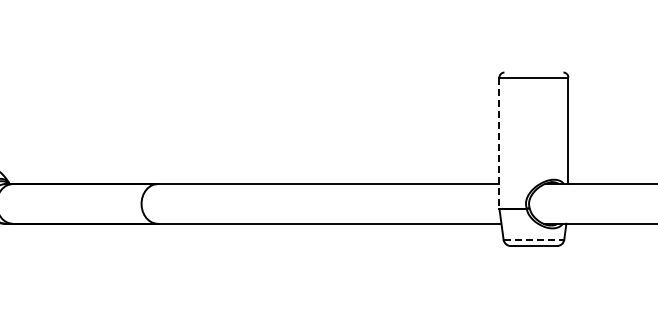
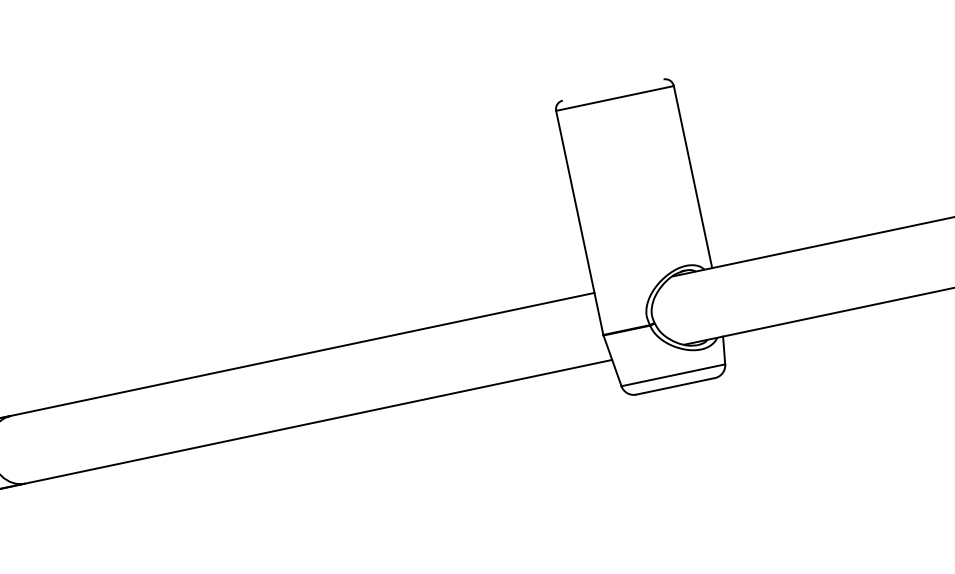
line: (499, 143) -> (579, 223), dashed -> solid
line: (534, 239) -> (674, 374), dashed -> solid

